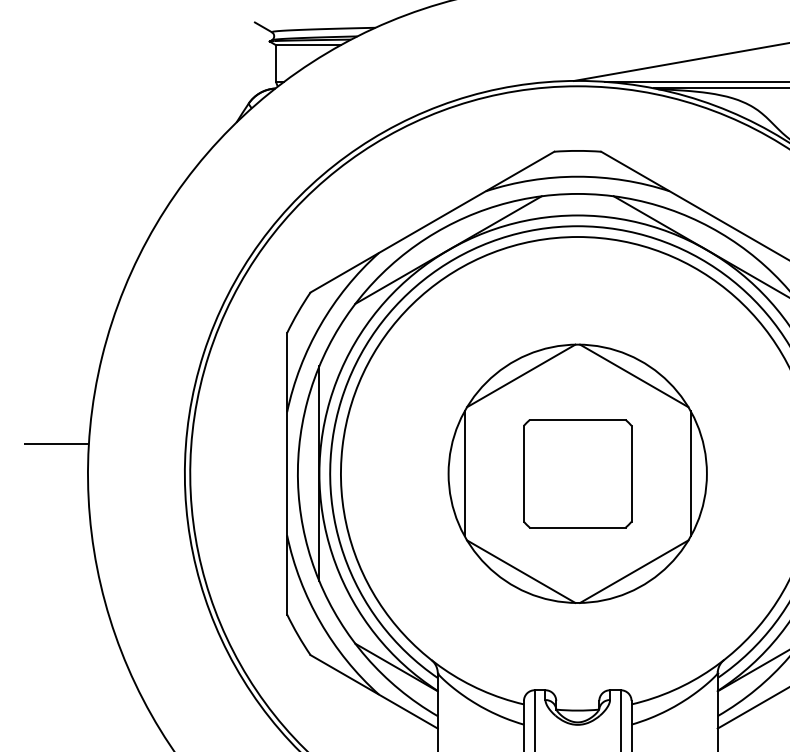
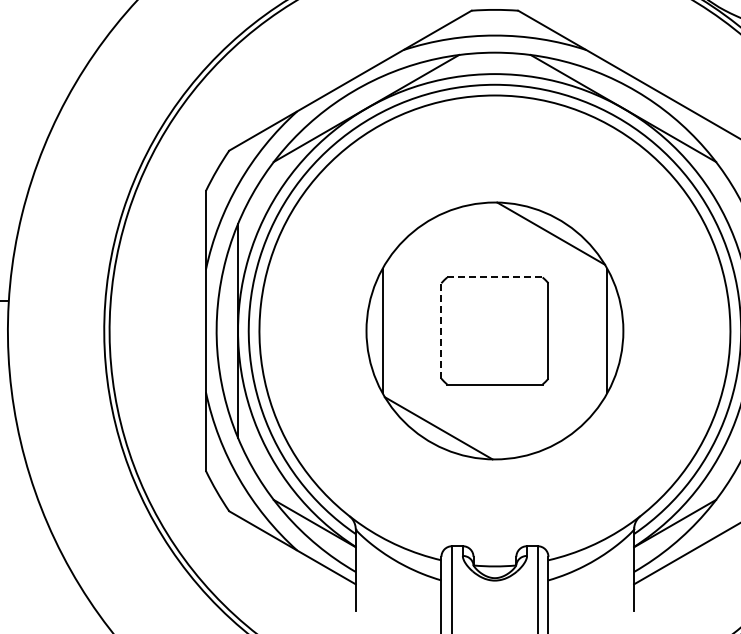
line: (521, 375) -> (438, 233), removed
line: (578, 419) -> (495, 276), solid -> dashed
line: (523, 473) -> (440, 330), solid -> dashed
line: (634, 571) -> (551, 428), removed

